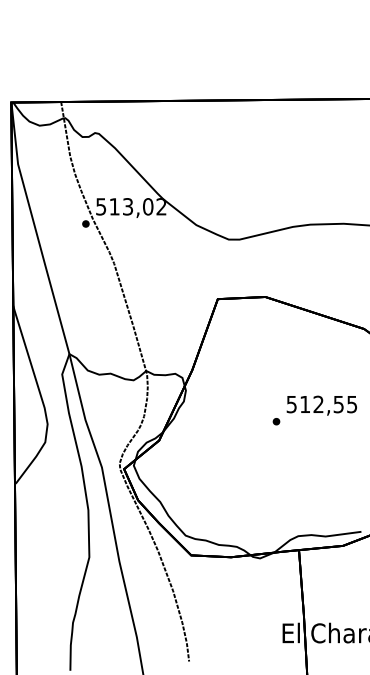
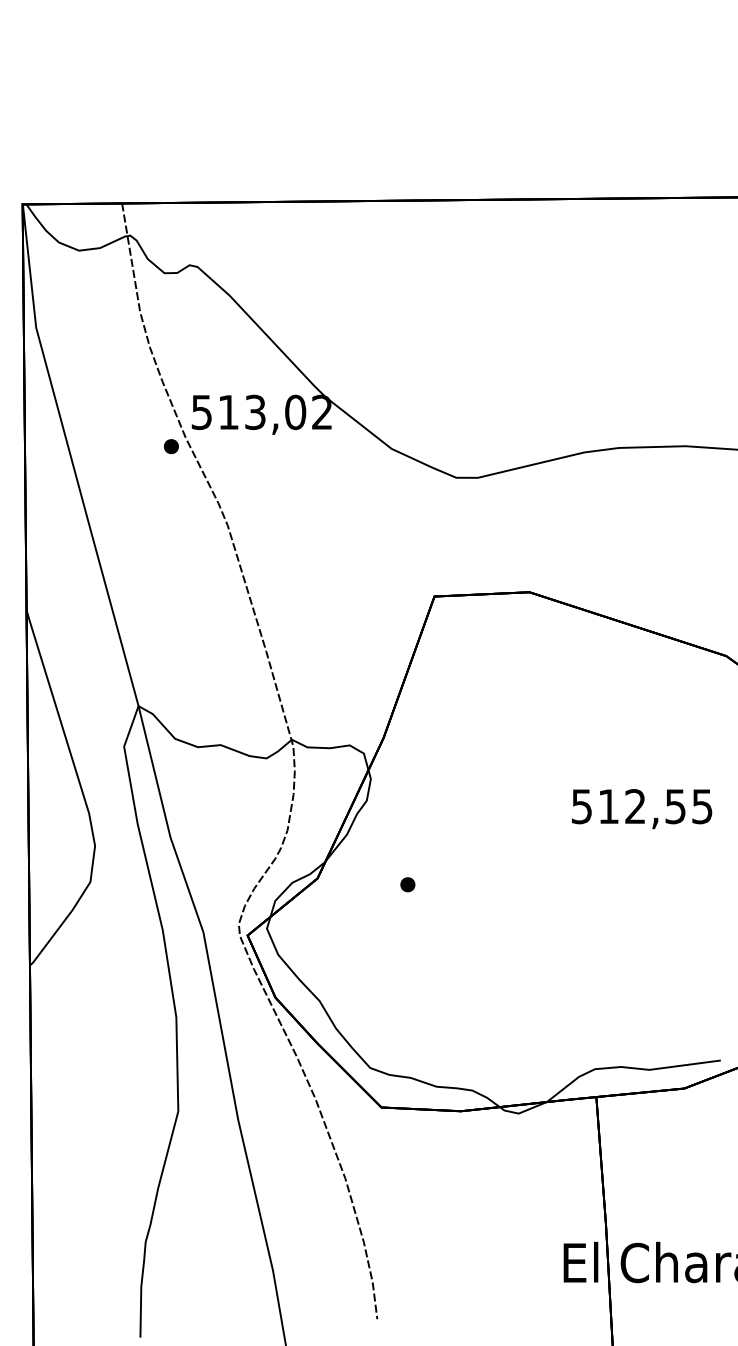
part: (276, 421) -> (407, 884), moved

